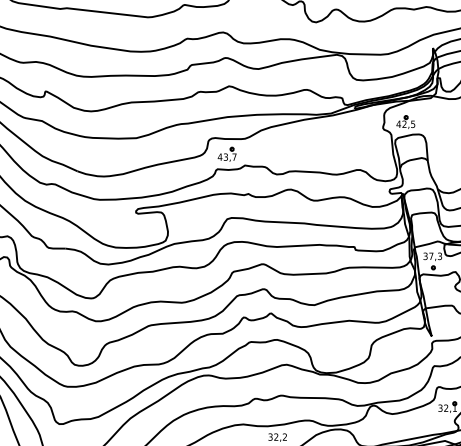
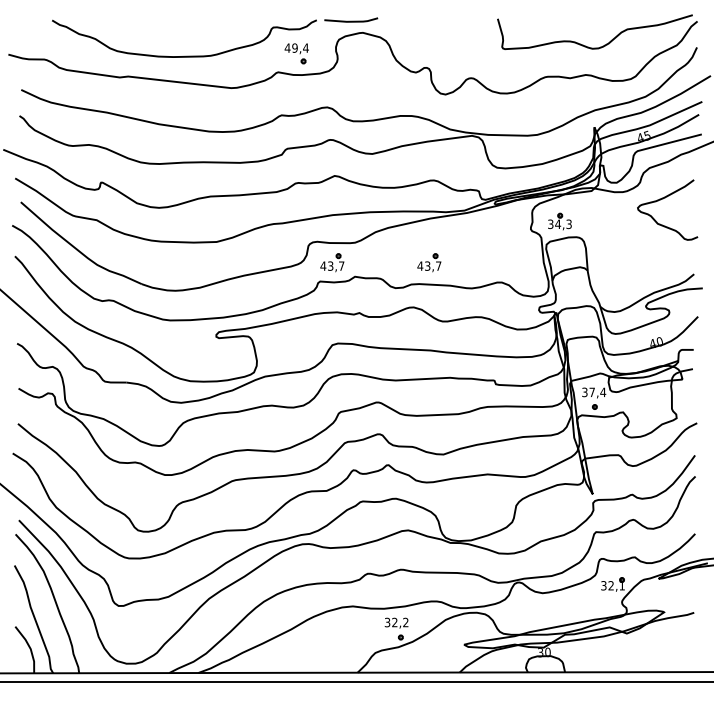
text: (405, 124) -> (559, 224), 42,5 -> 34,3
part: (303, 154) -> (429, 262), added
text: (440, 256) -> (603, 392), 37,3 -> 37,4

